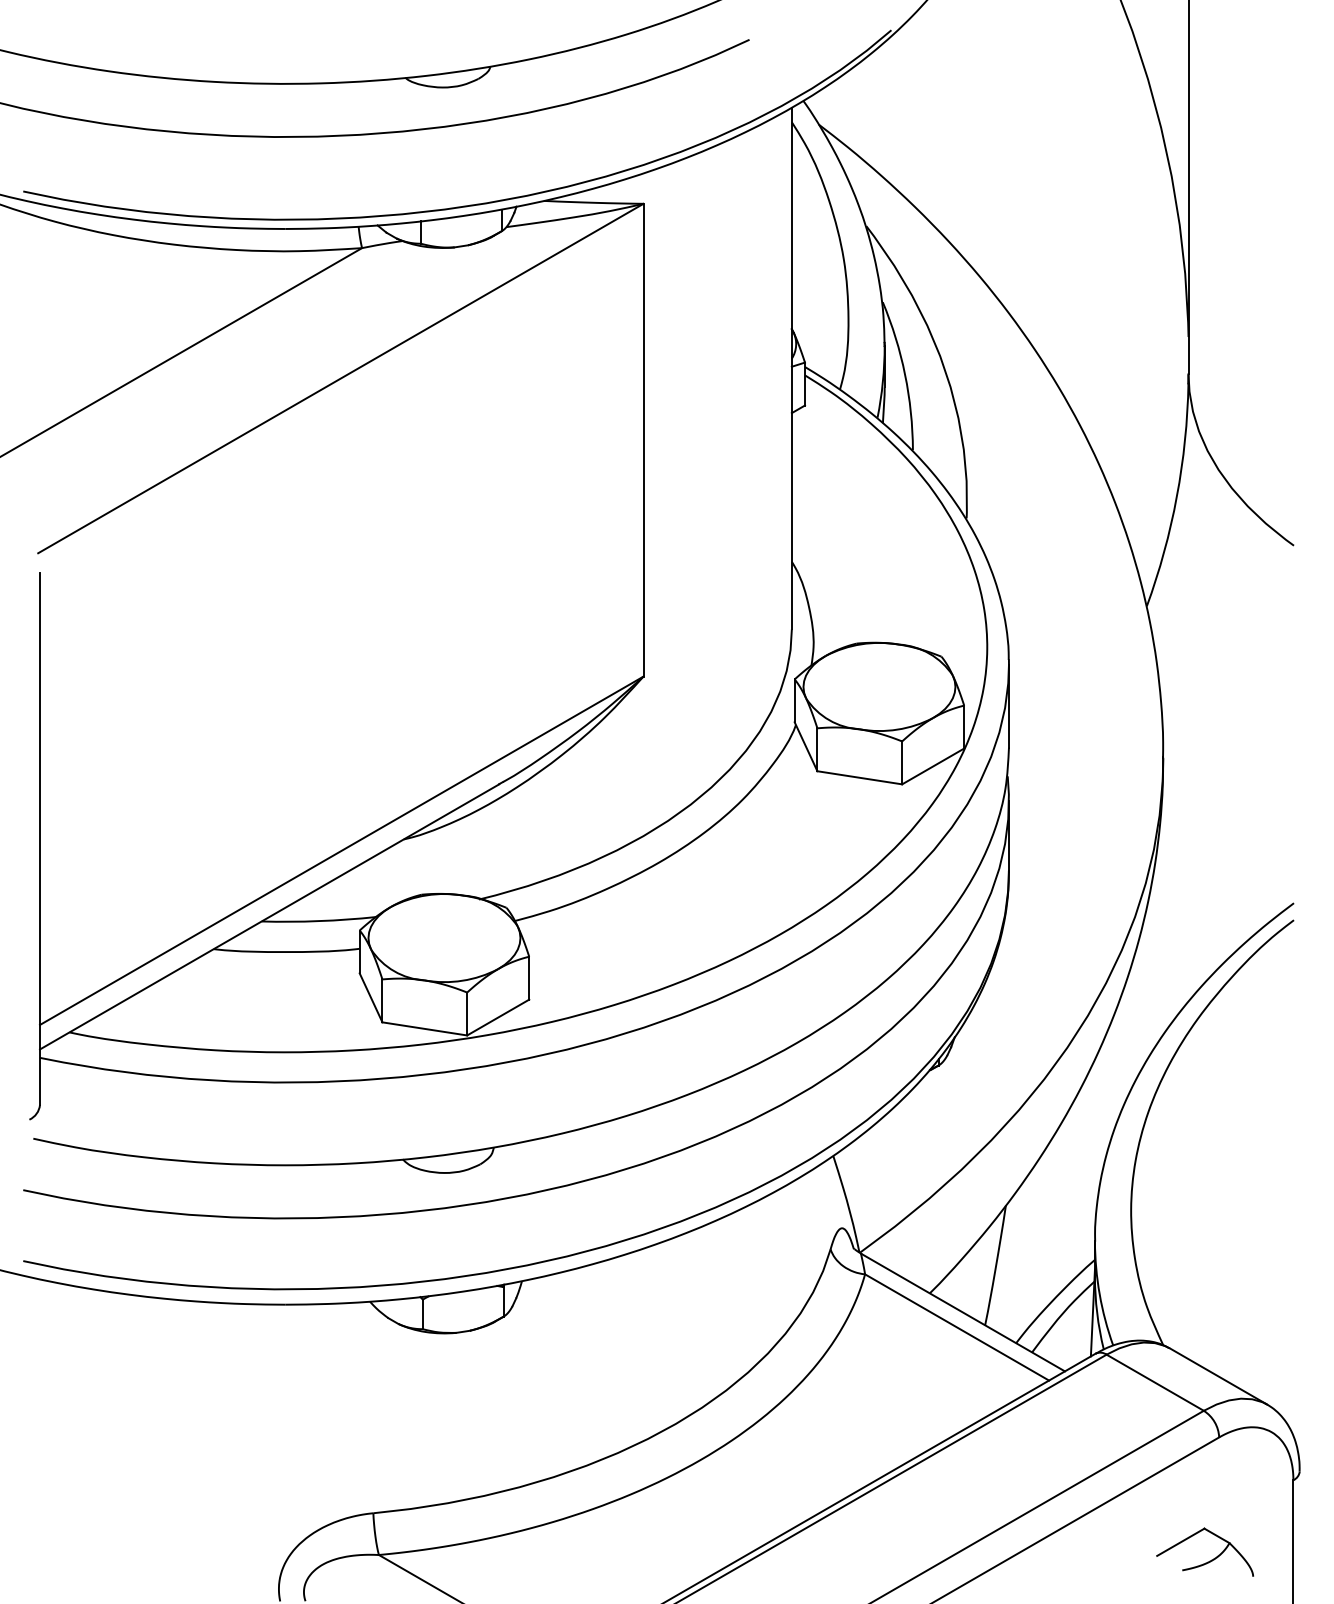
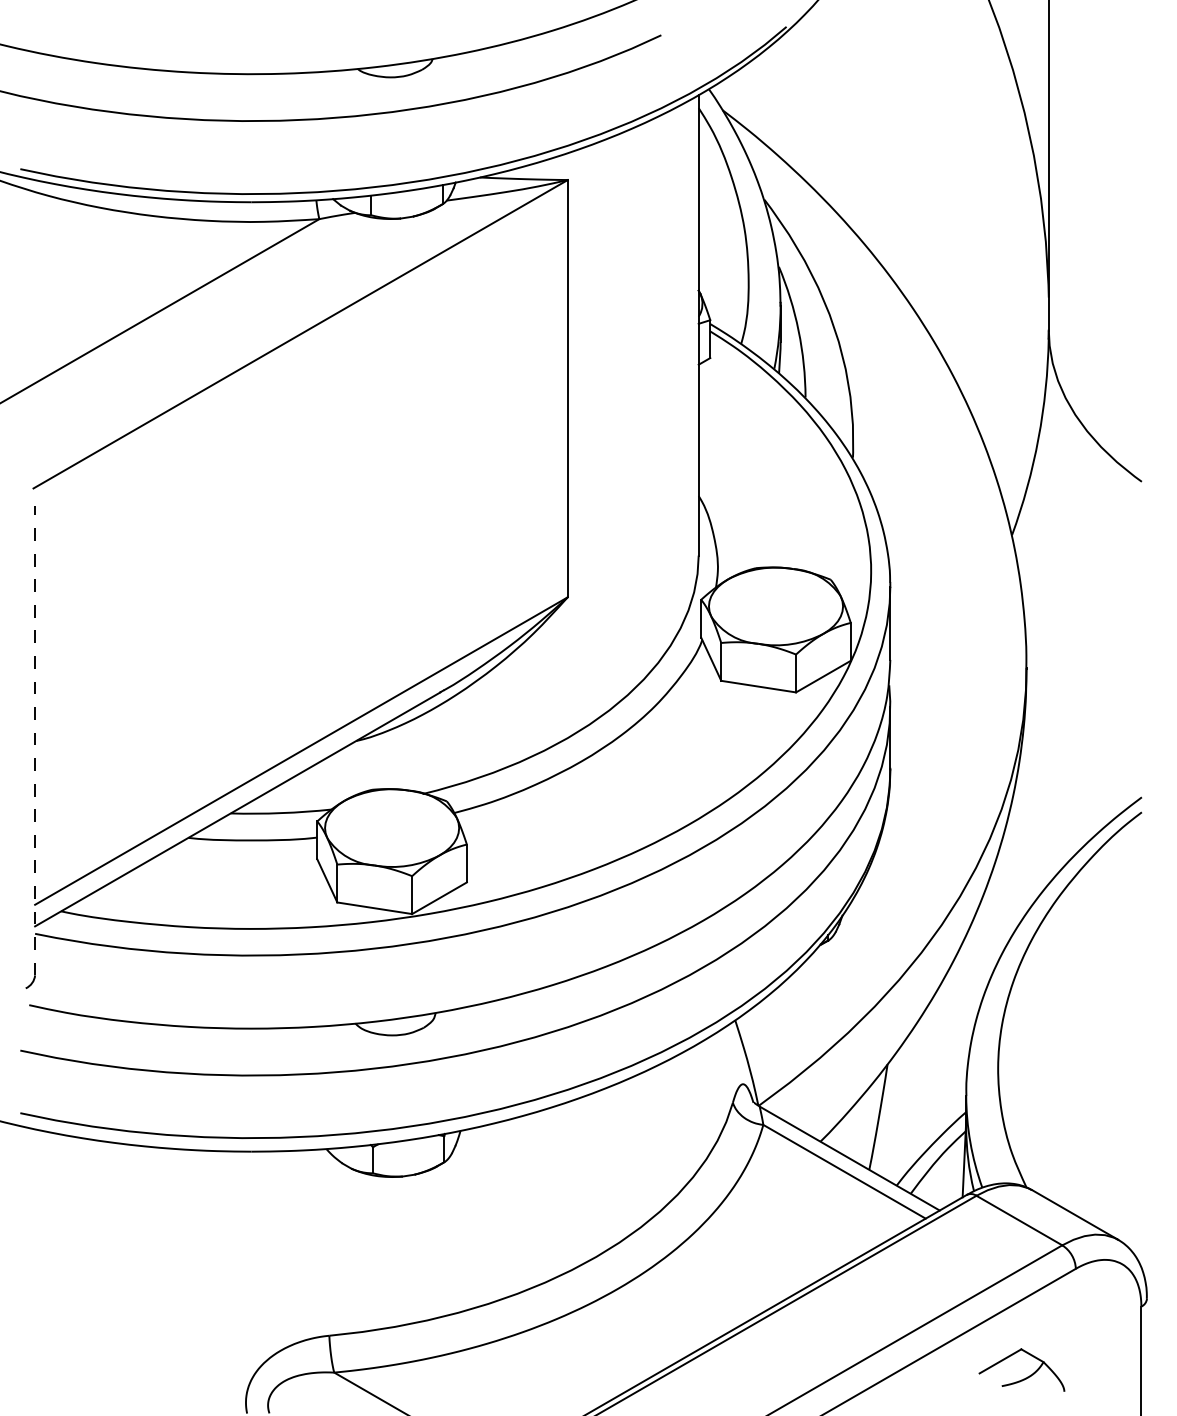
line: (40, 839) -> (35, 741), solid -> dashed
part: (1209, 1560) -> (1025, 1377), moved

